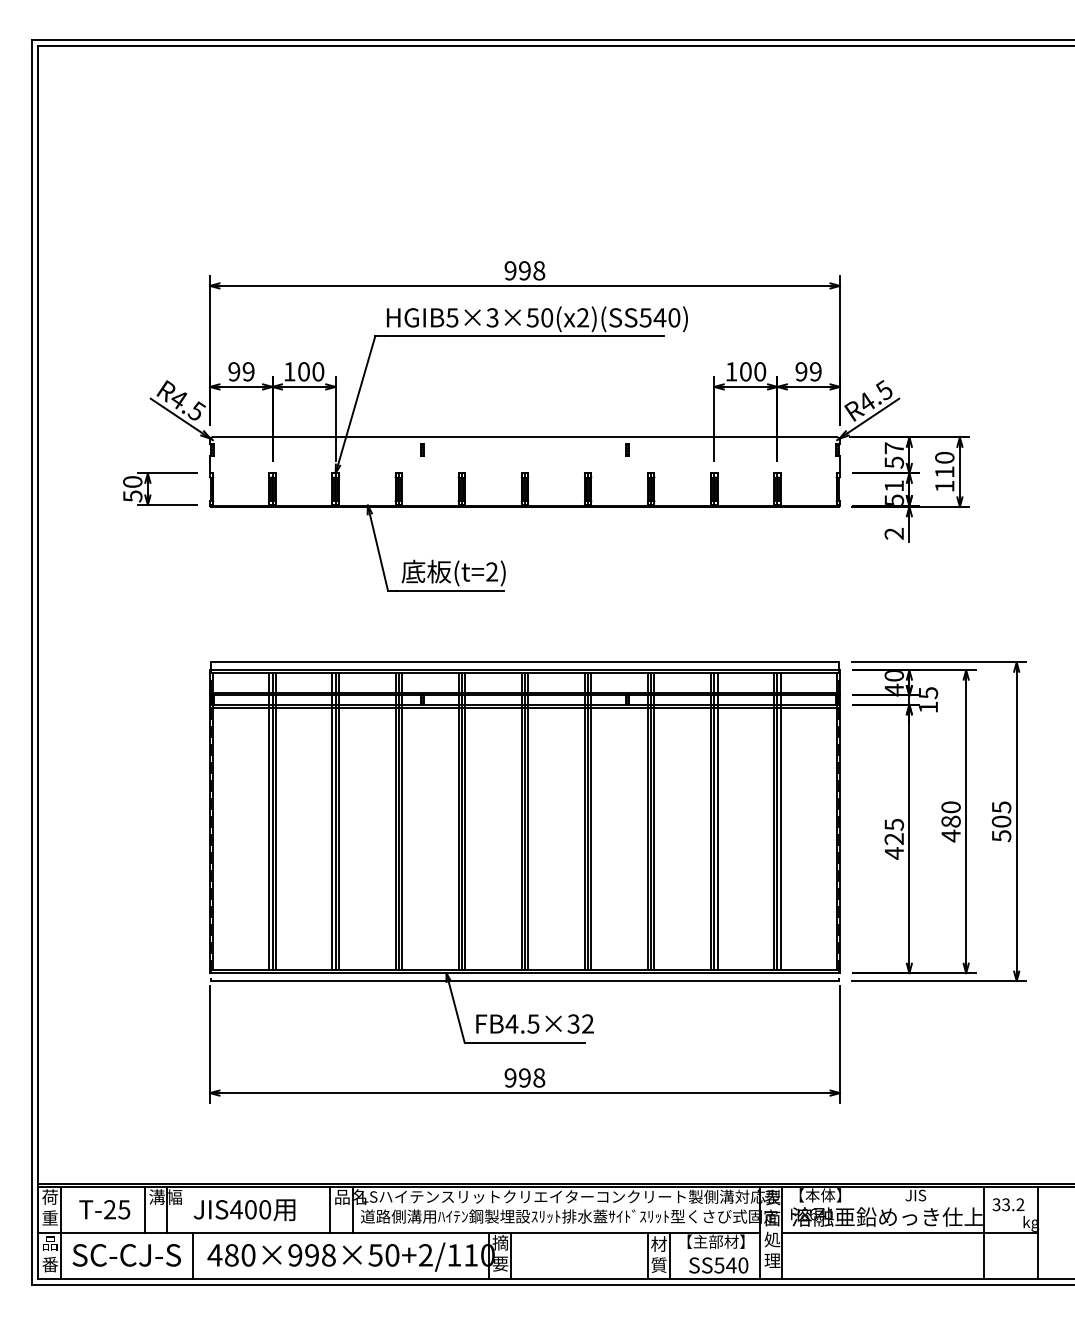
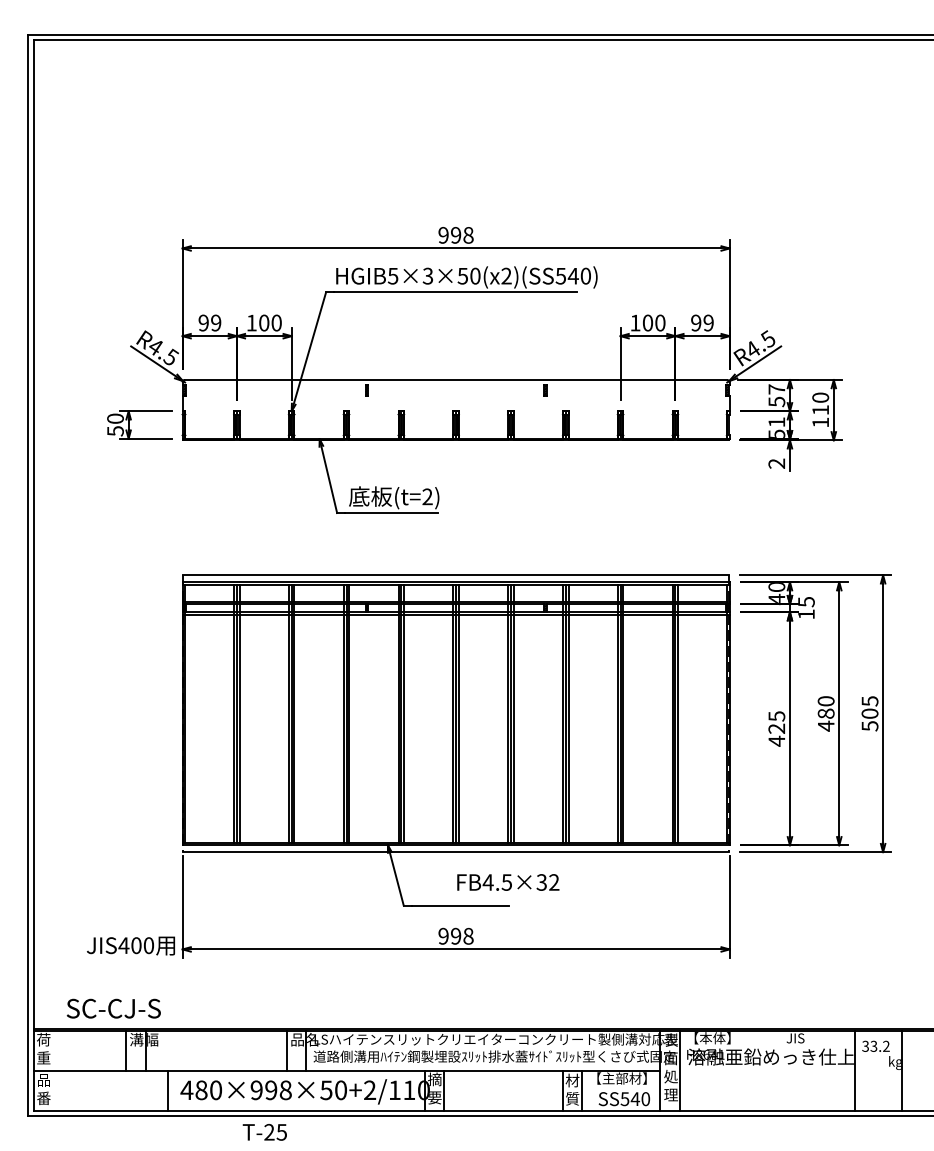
text: (534, 1023) -> (507, 882), moved
text: (104, 1209) -> (264, 1132), moved
text: (244, 1210) -> (130, 946), moved
line: (60, 1232) -> (52, 1070), removed
line: (910, 1233) -> (790, 1071), removed
text: (126, 1255) -> (113, 1008), moved

